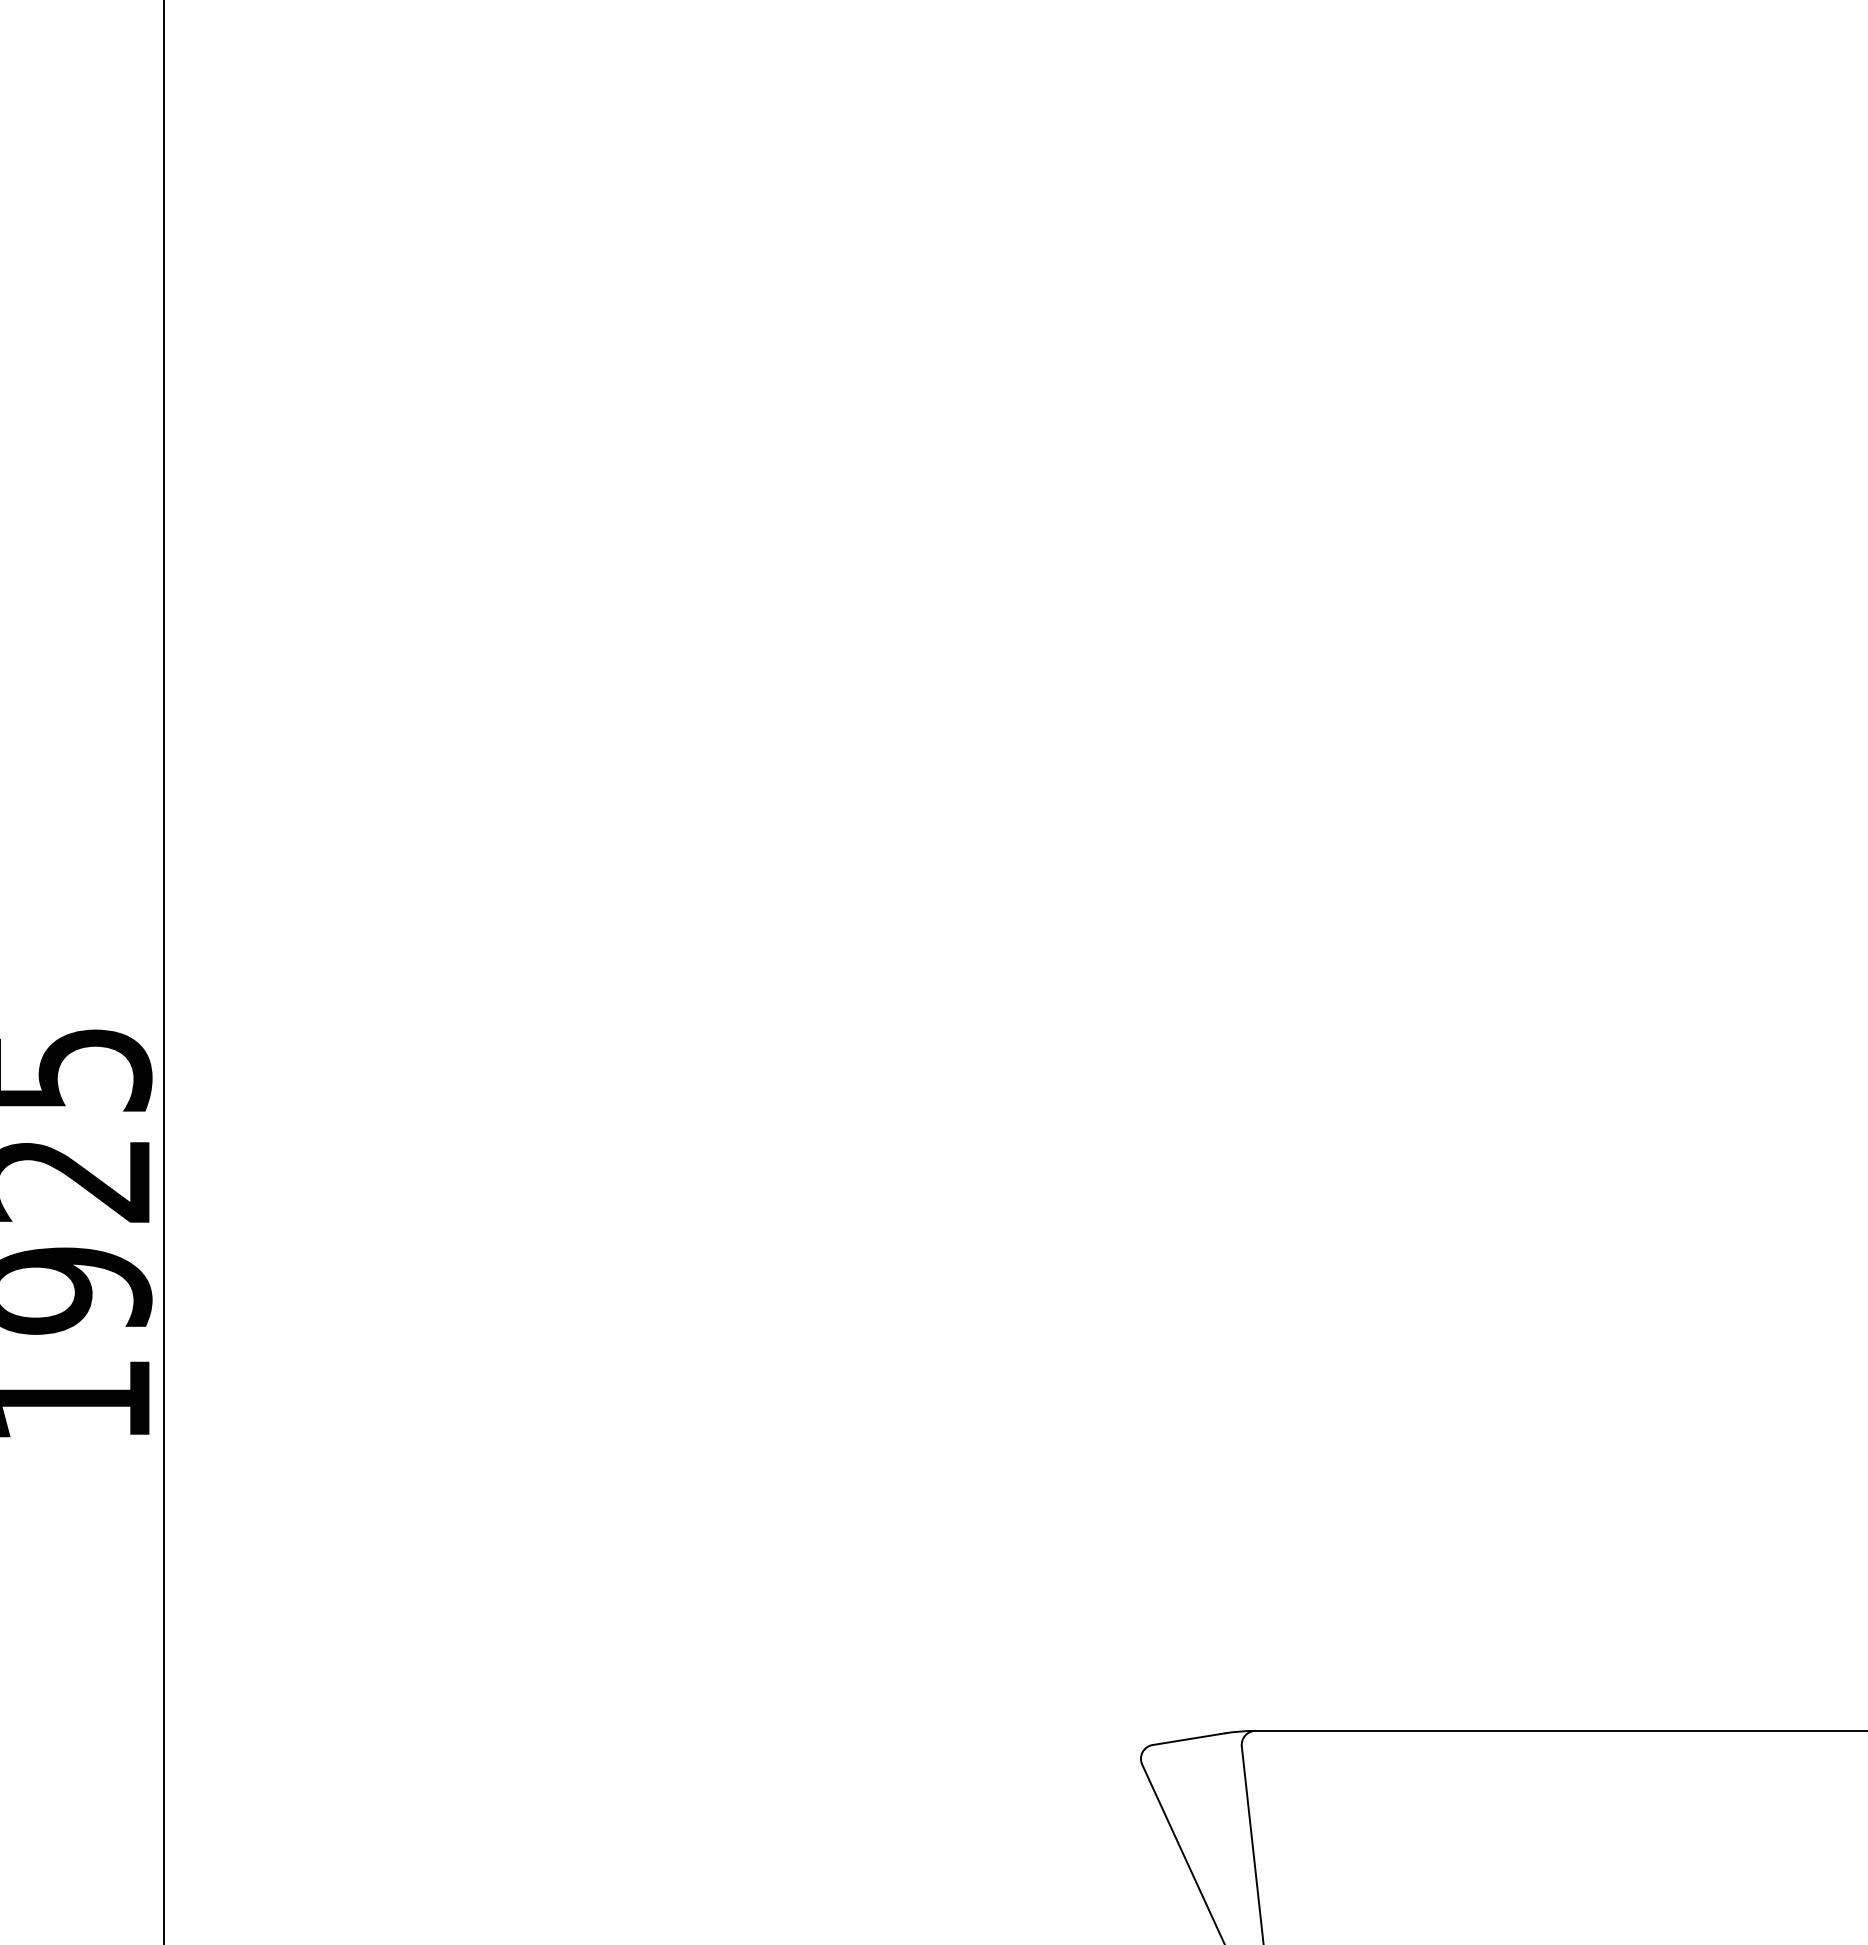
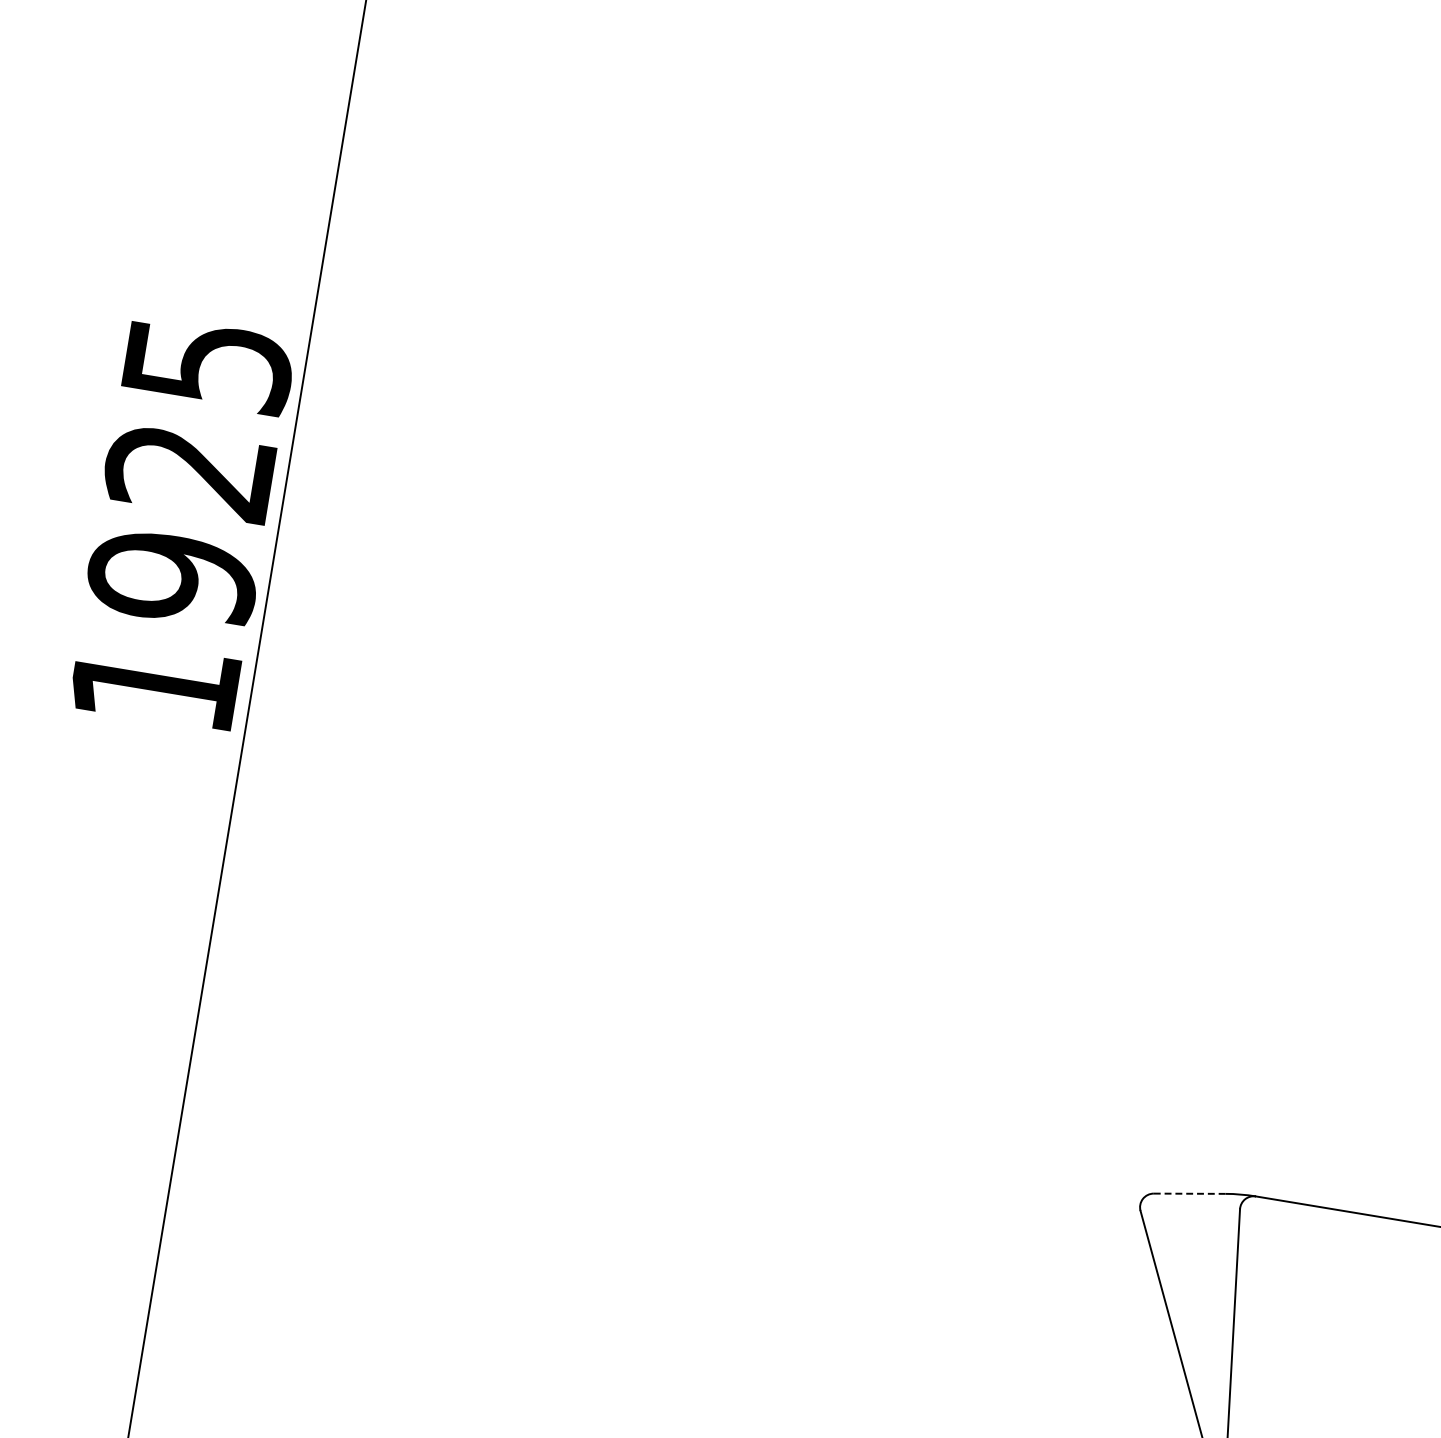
line: (1188, 1739) -> (1189, 1193), solid -> dashed

